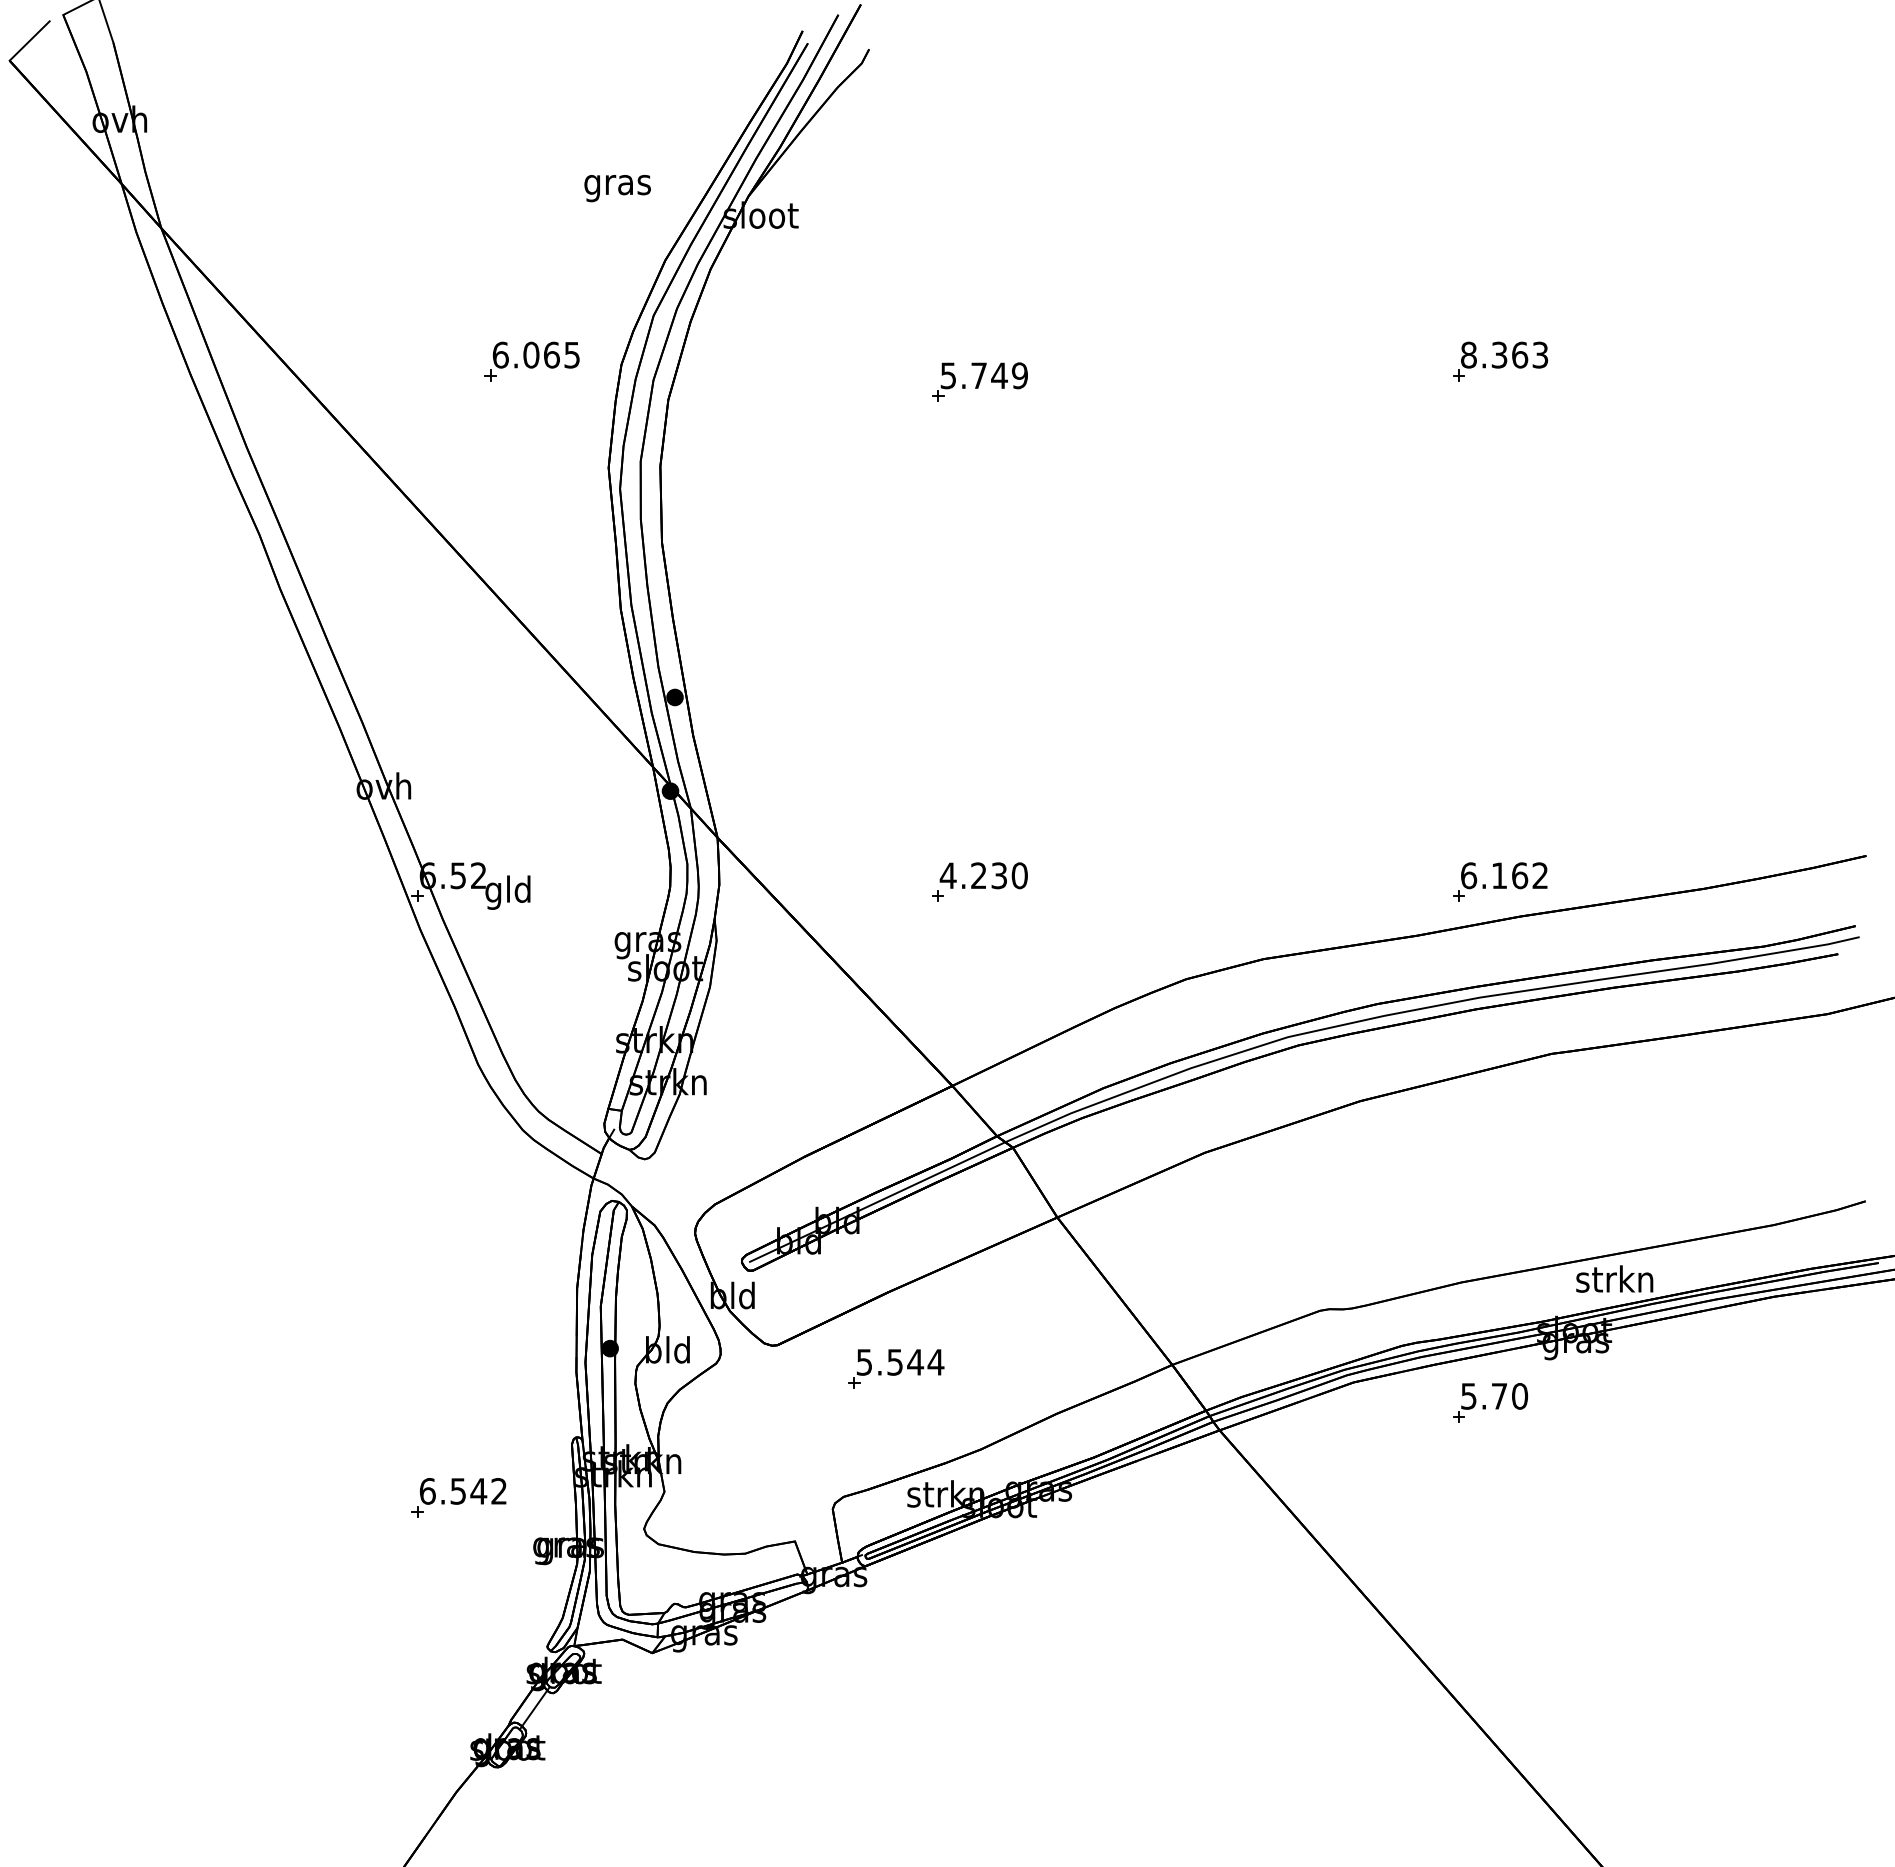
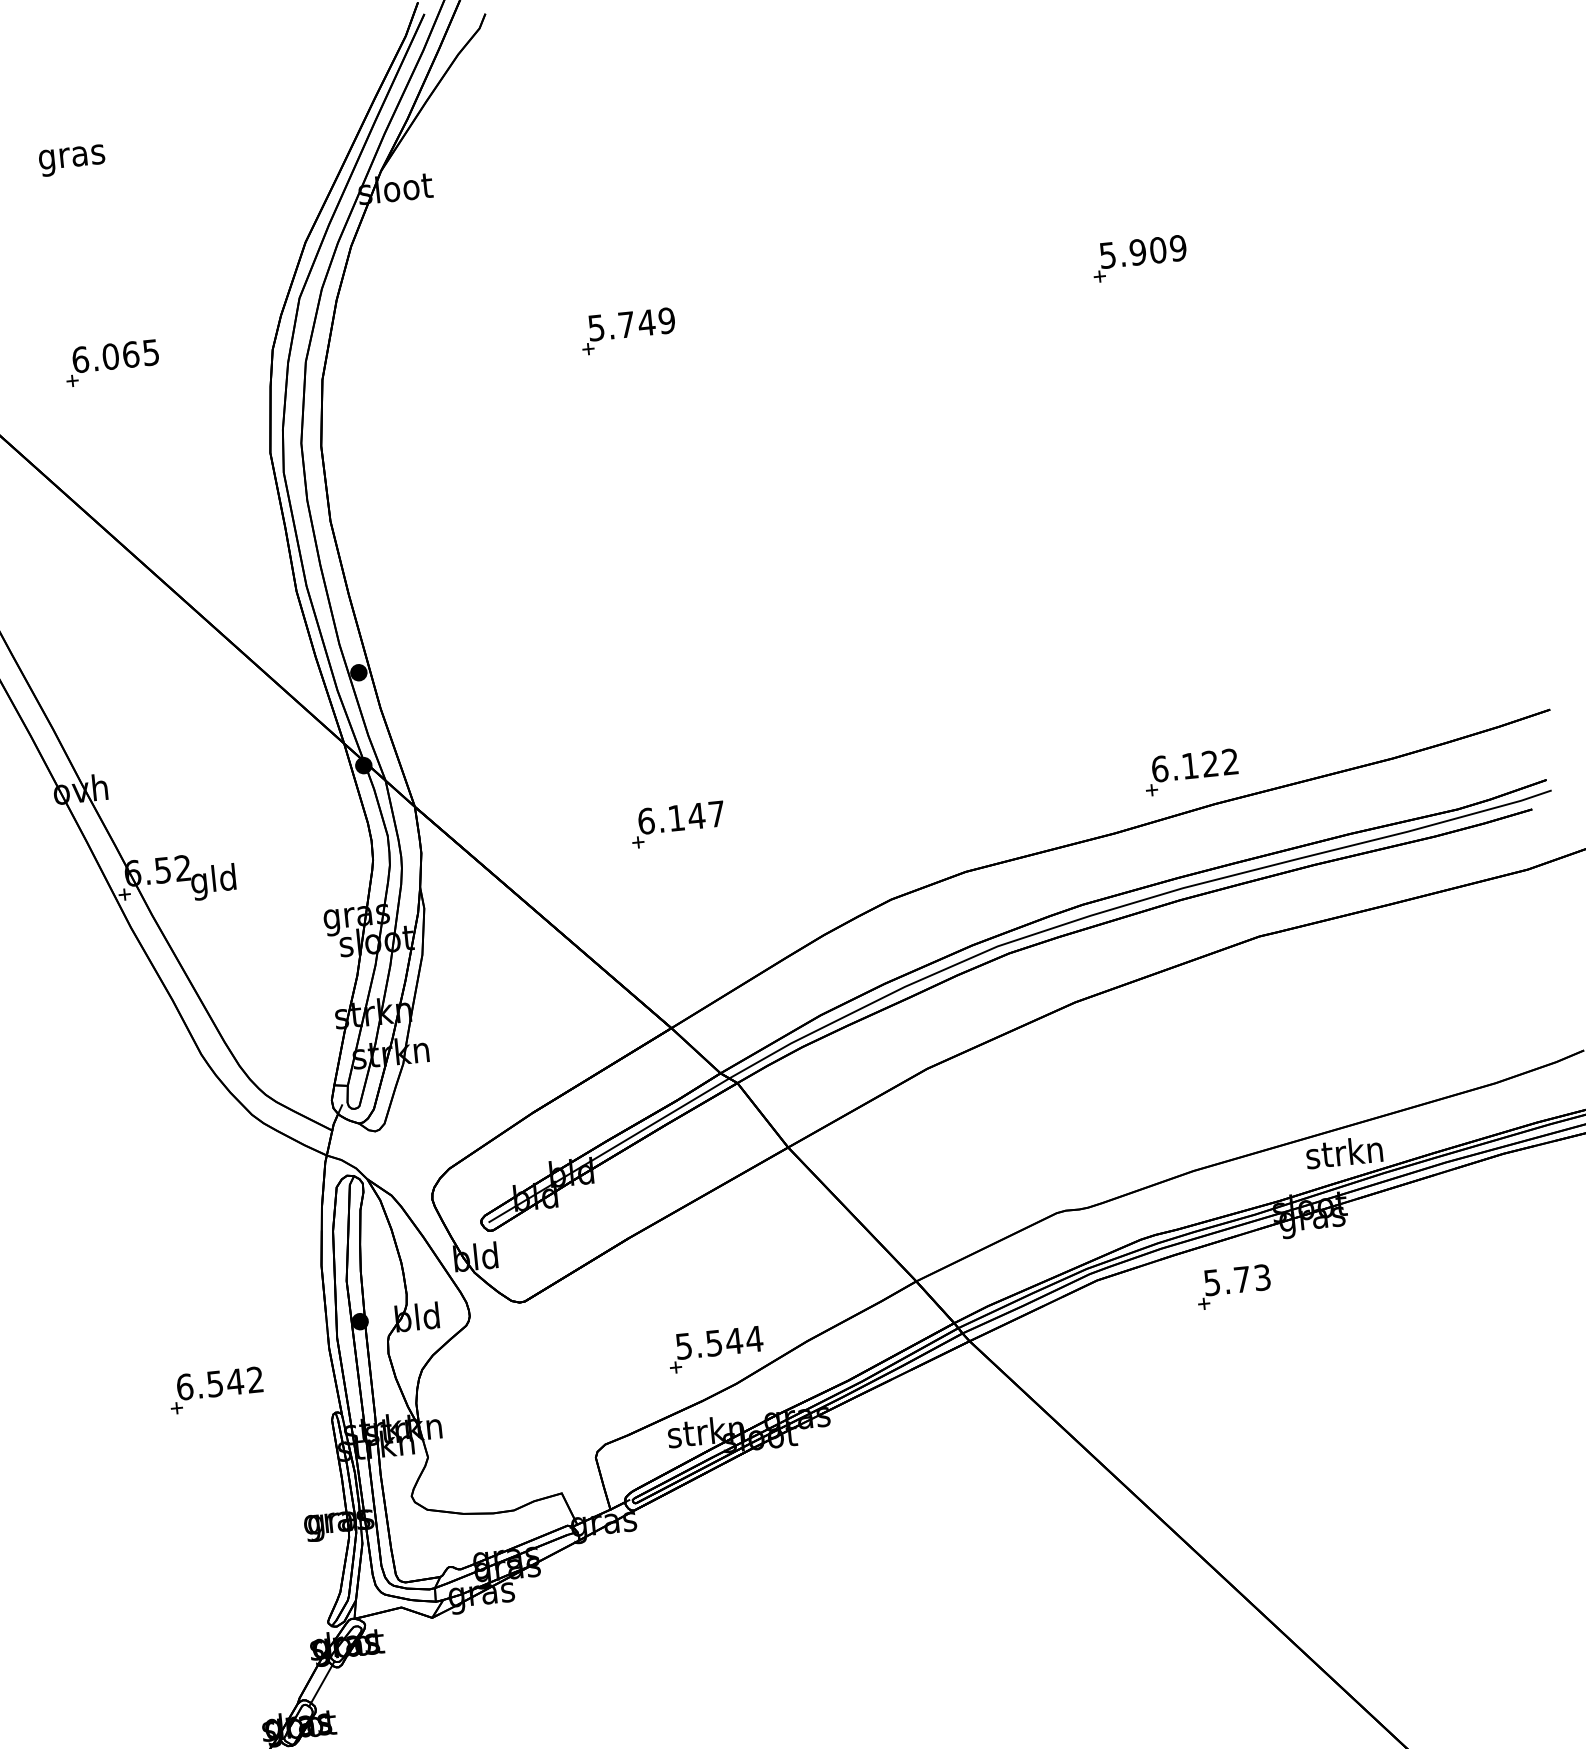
text: (617, 188) -> (72, 160), moved
text: (1504, 354) -> (1142, 251), 8.363 -> 5.909
part: (531, 361) -> (111, 362), moved
text: (983, 875) -> (681, 817), 4.230 -> 6.147
text: (1520, 875) -> (1210, 763), 6.162 -> 6.122
part: (896, 1368) -> (716, 1349), moved
text: (1520, 1396) -> (1263, 1277), 5.70 -> 5.73
part: (458, 1497) -> (215, 1390), moved

